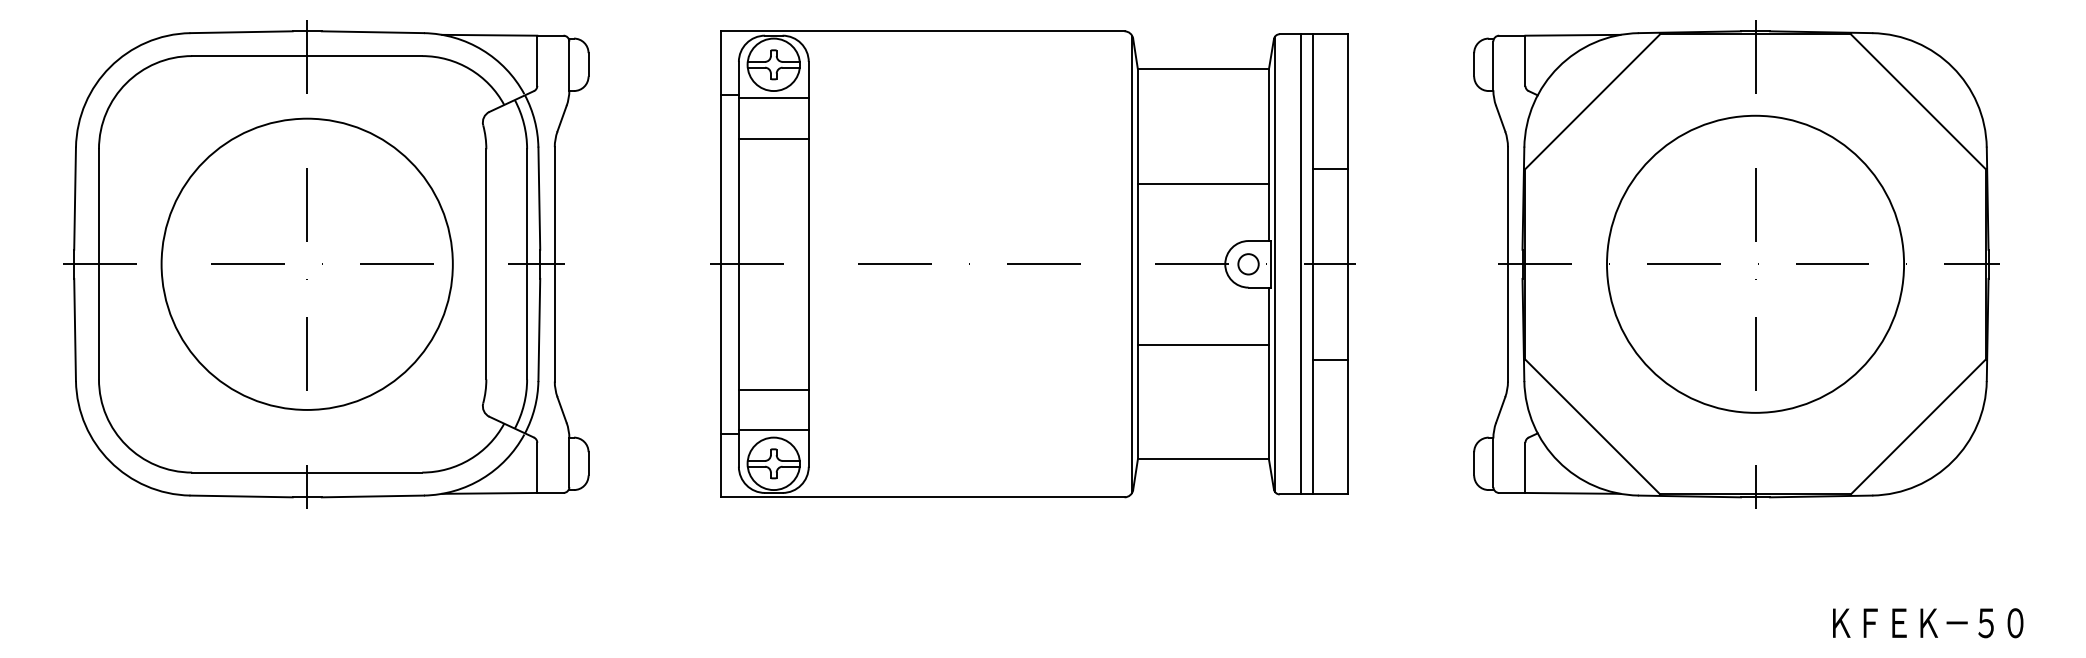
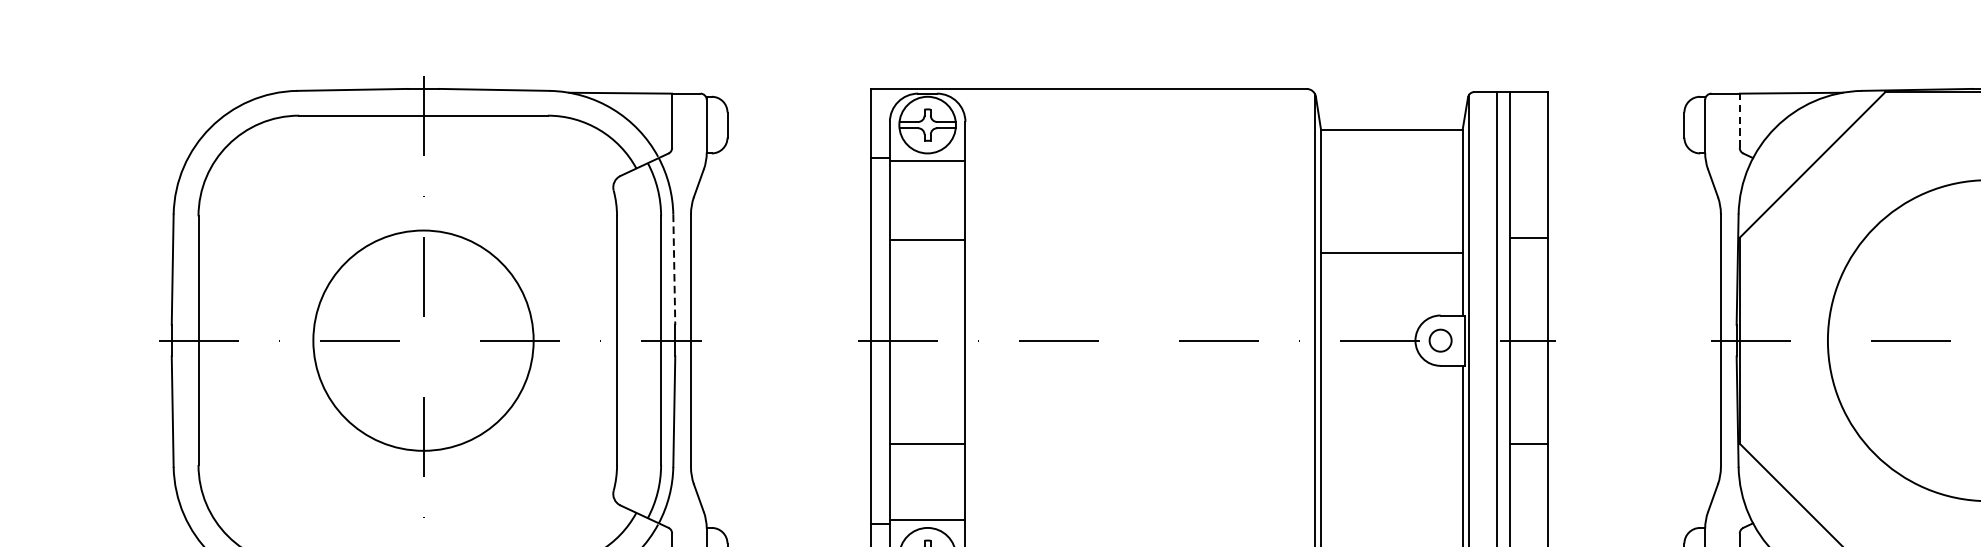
line: (1525, 60) -> (1739, 120), solid -> dashed
line: (773, 139) -> (927, 240), moved
line: (539, 199) -> (674, 270), solid -> dashed
circle: (306, 263) -> (422, 339), size x0.7
line: (1202, 345) -> (1390, 428), removed
line: (773, 389) -> (927, 443), moved

